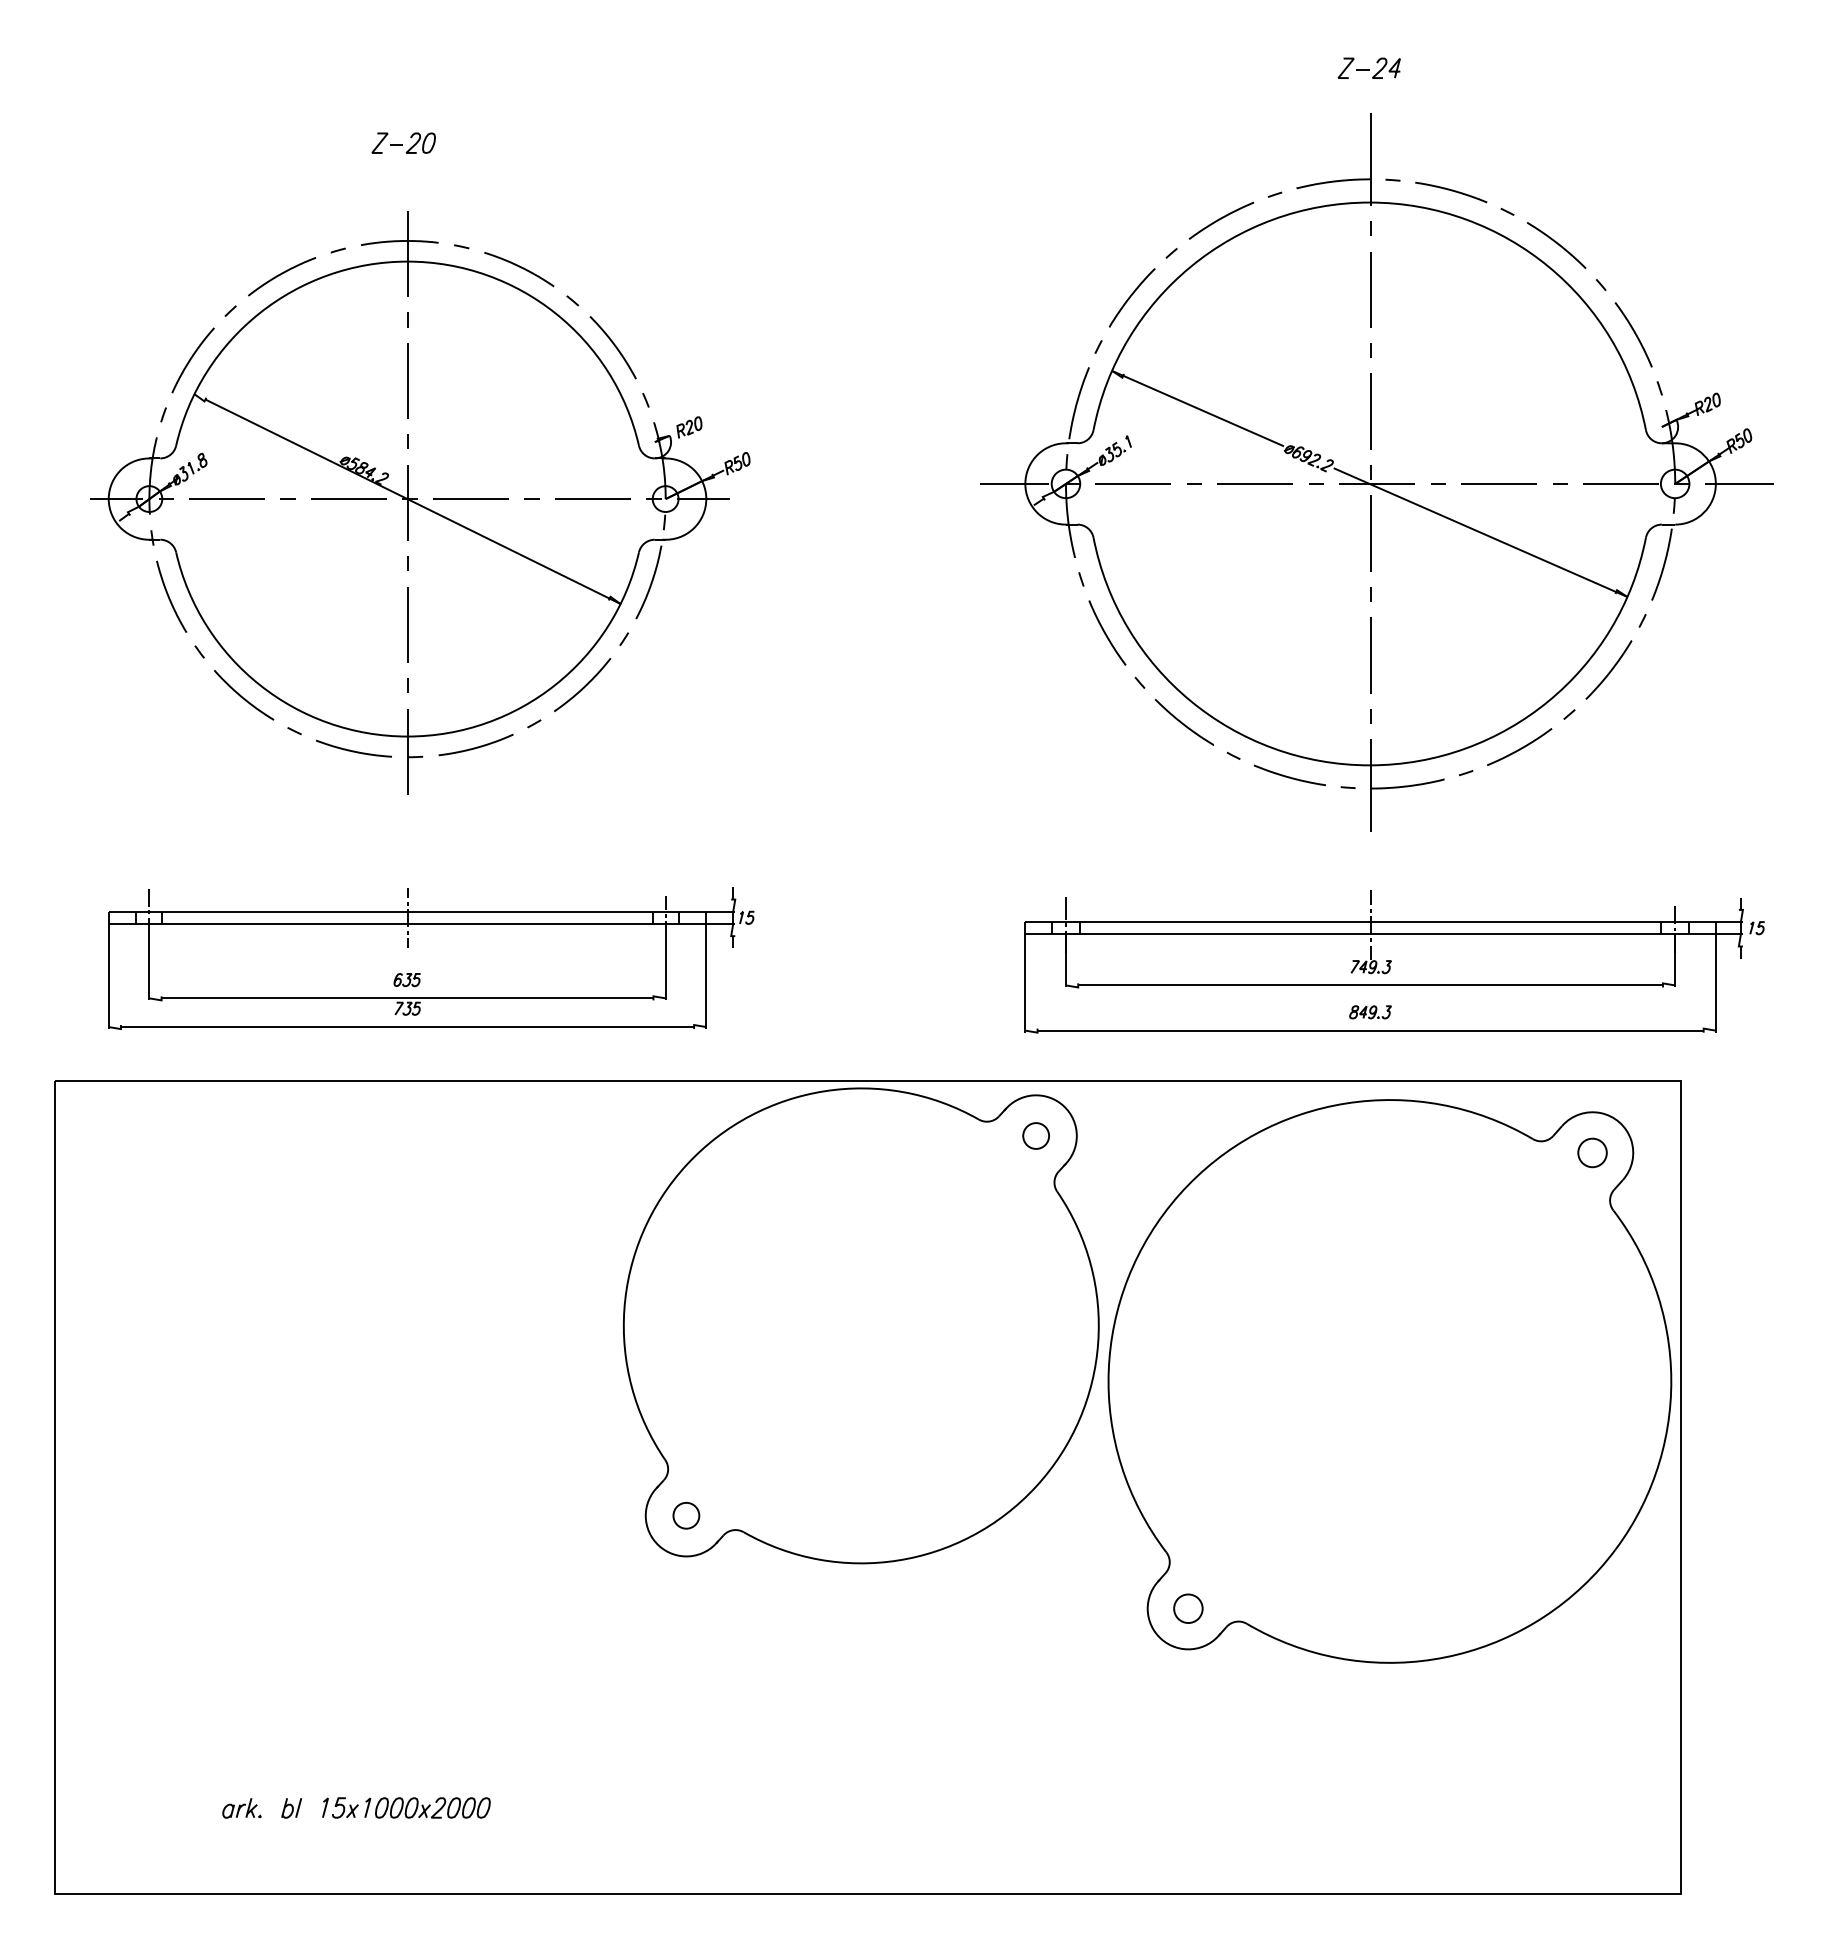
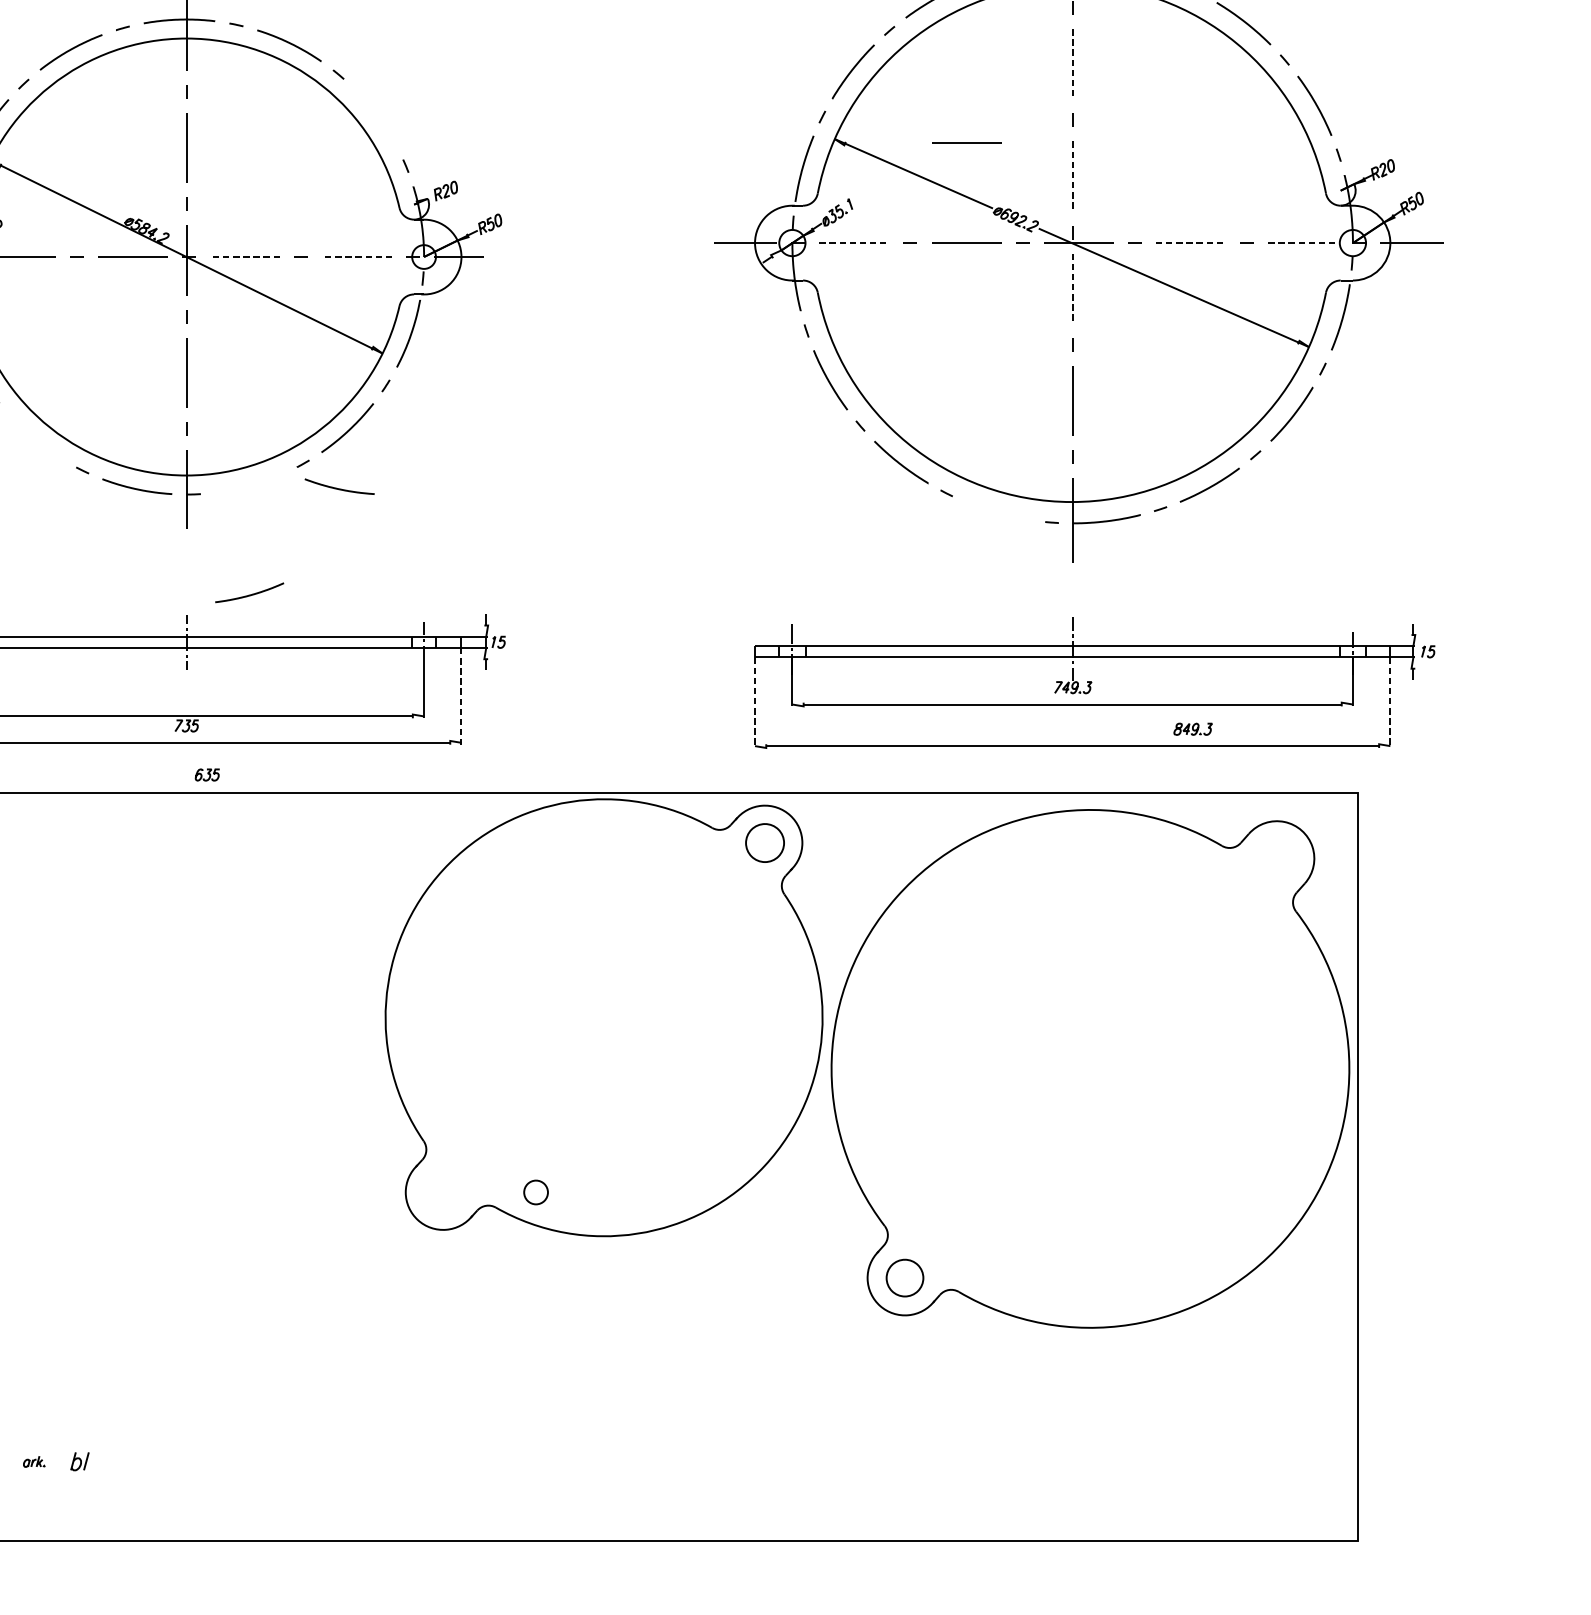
line: (1370, 290) -> (1072, 65), solid -> dashed
curve: (613, 345) -> (376, 115), removed
line: (1254, 374) -> (965, 142), added
line: (1370, 412) -> (1072, 177), solid -> dashed
line: (1133, 483) -> (854, 242), solid -> dashed
line: (1499, 483) -> (1191, 242), solid -> dashed
line: (1621, 483) -> (1303, 242), solid -> dashed
line: (470, 499) -> (244, 257), solid -> dashed
line: (592, 499) -> (356, 257), solid -> dashed
line: (1370, 534) -> (1072, 289), solid -> dashed
curve: (244, 697) -> (36, 439), removed
curve: (476, 746) -> (250, 594), moved
curve: (573, 750) -> (339, 488), added
curve: (1289, 776) -> (998, 512), removed
line: (706, 976) -> (461, 696), solid -> dashed
part: (406, 980) -> (206, 775), moved
line: (1025, 983) -> (755, 702), solid -> dashed
line: (1715, 983) -> (1390, 702), solid -> dashed
part: (1370, 1012) -> (1193, 729), moved
part: (1035, 1135) -> (764, 842), size x1.6
part: (1592, 1152) -> (1276, 858), removed
part: (686, 1515) -> (536, 1192), moved
part: (1188, 1608) -> (905, 1277), size x1.4
part: (406, 1807) -> (185, 1460), removed
part: (241, 1808) -> (33, 1461), size x0.6

